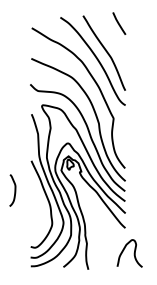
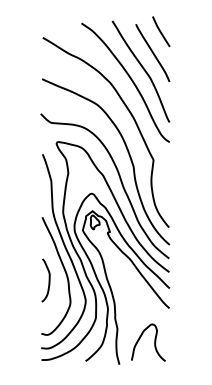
line: (112, 39) -> (152, 52), added
curve: (14, 190) -> (48, 280), moved
curve: (134, 253) -> (154, 342), moved

